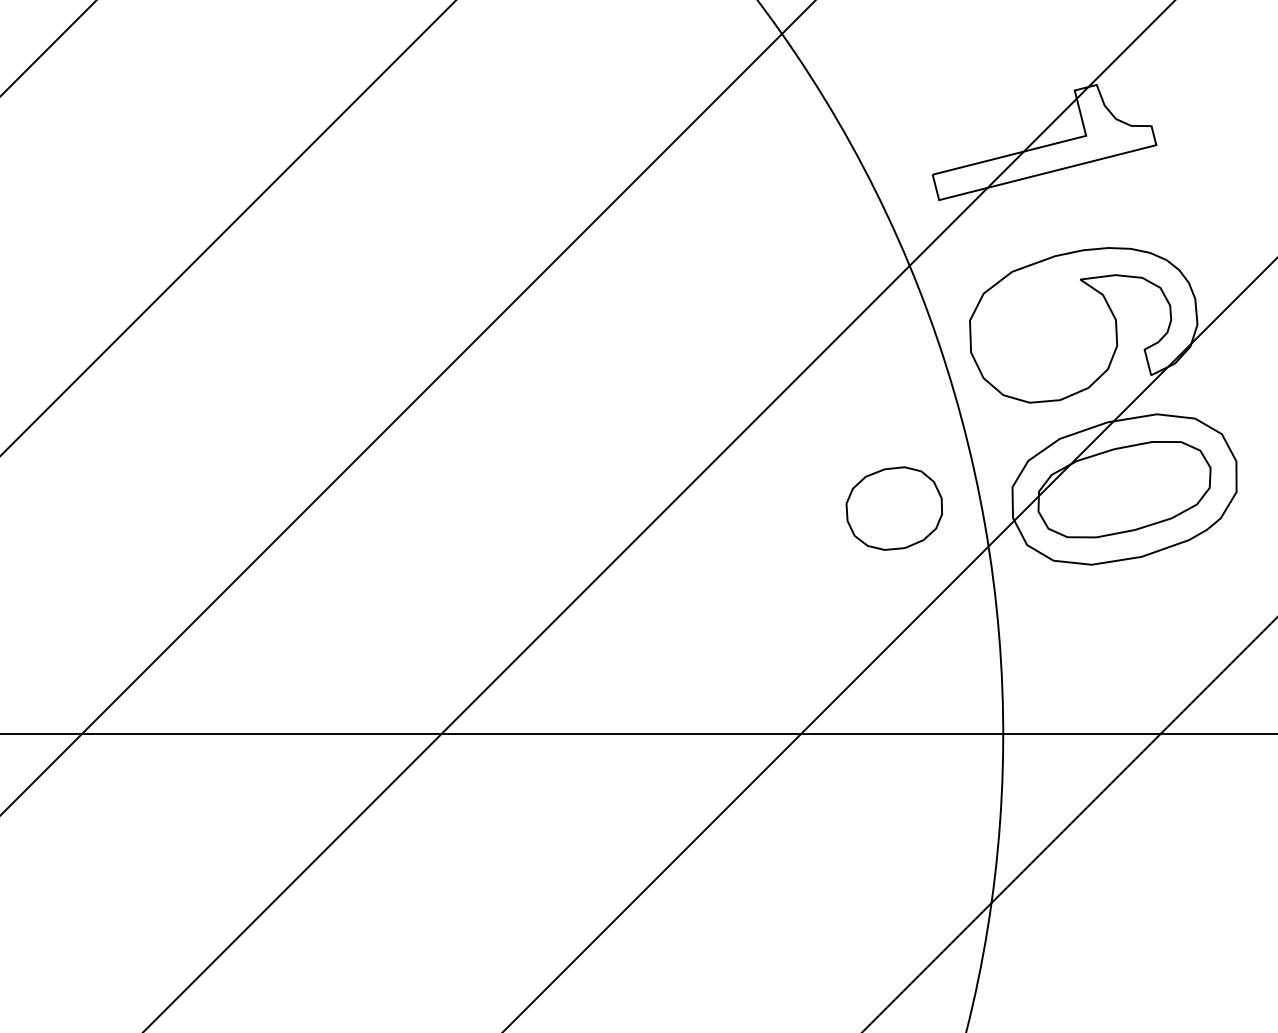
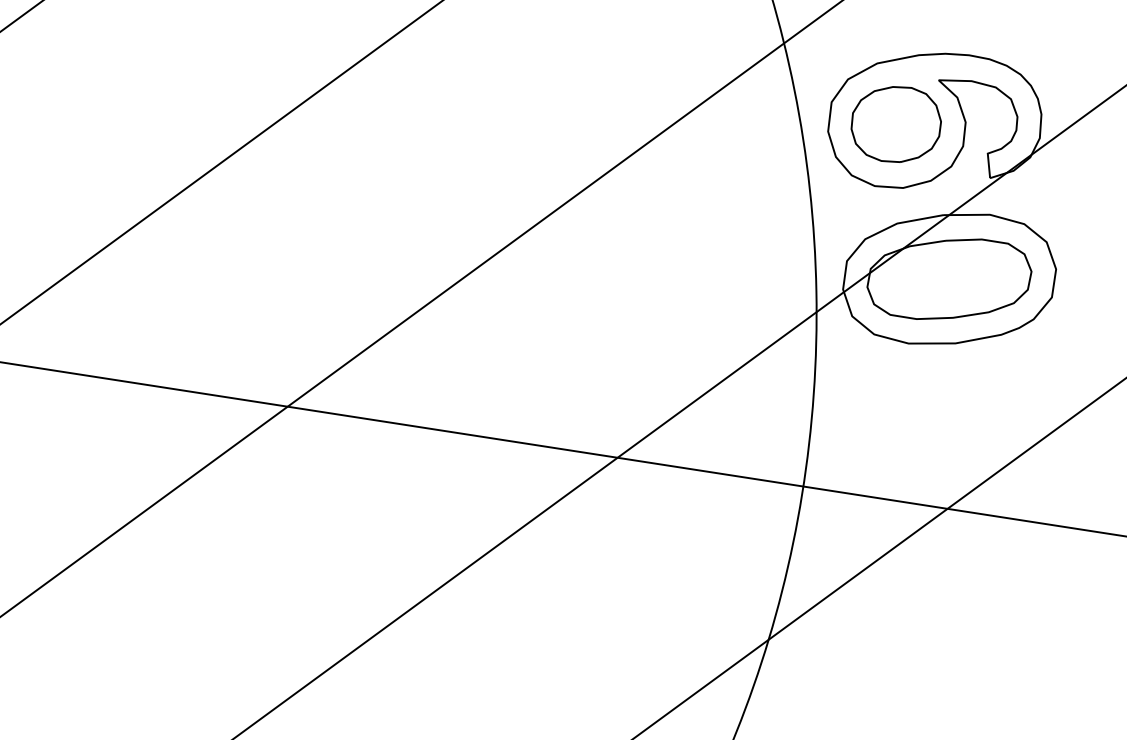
part: (893, 508) -> (895, 124), moved

